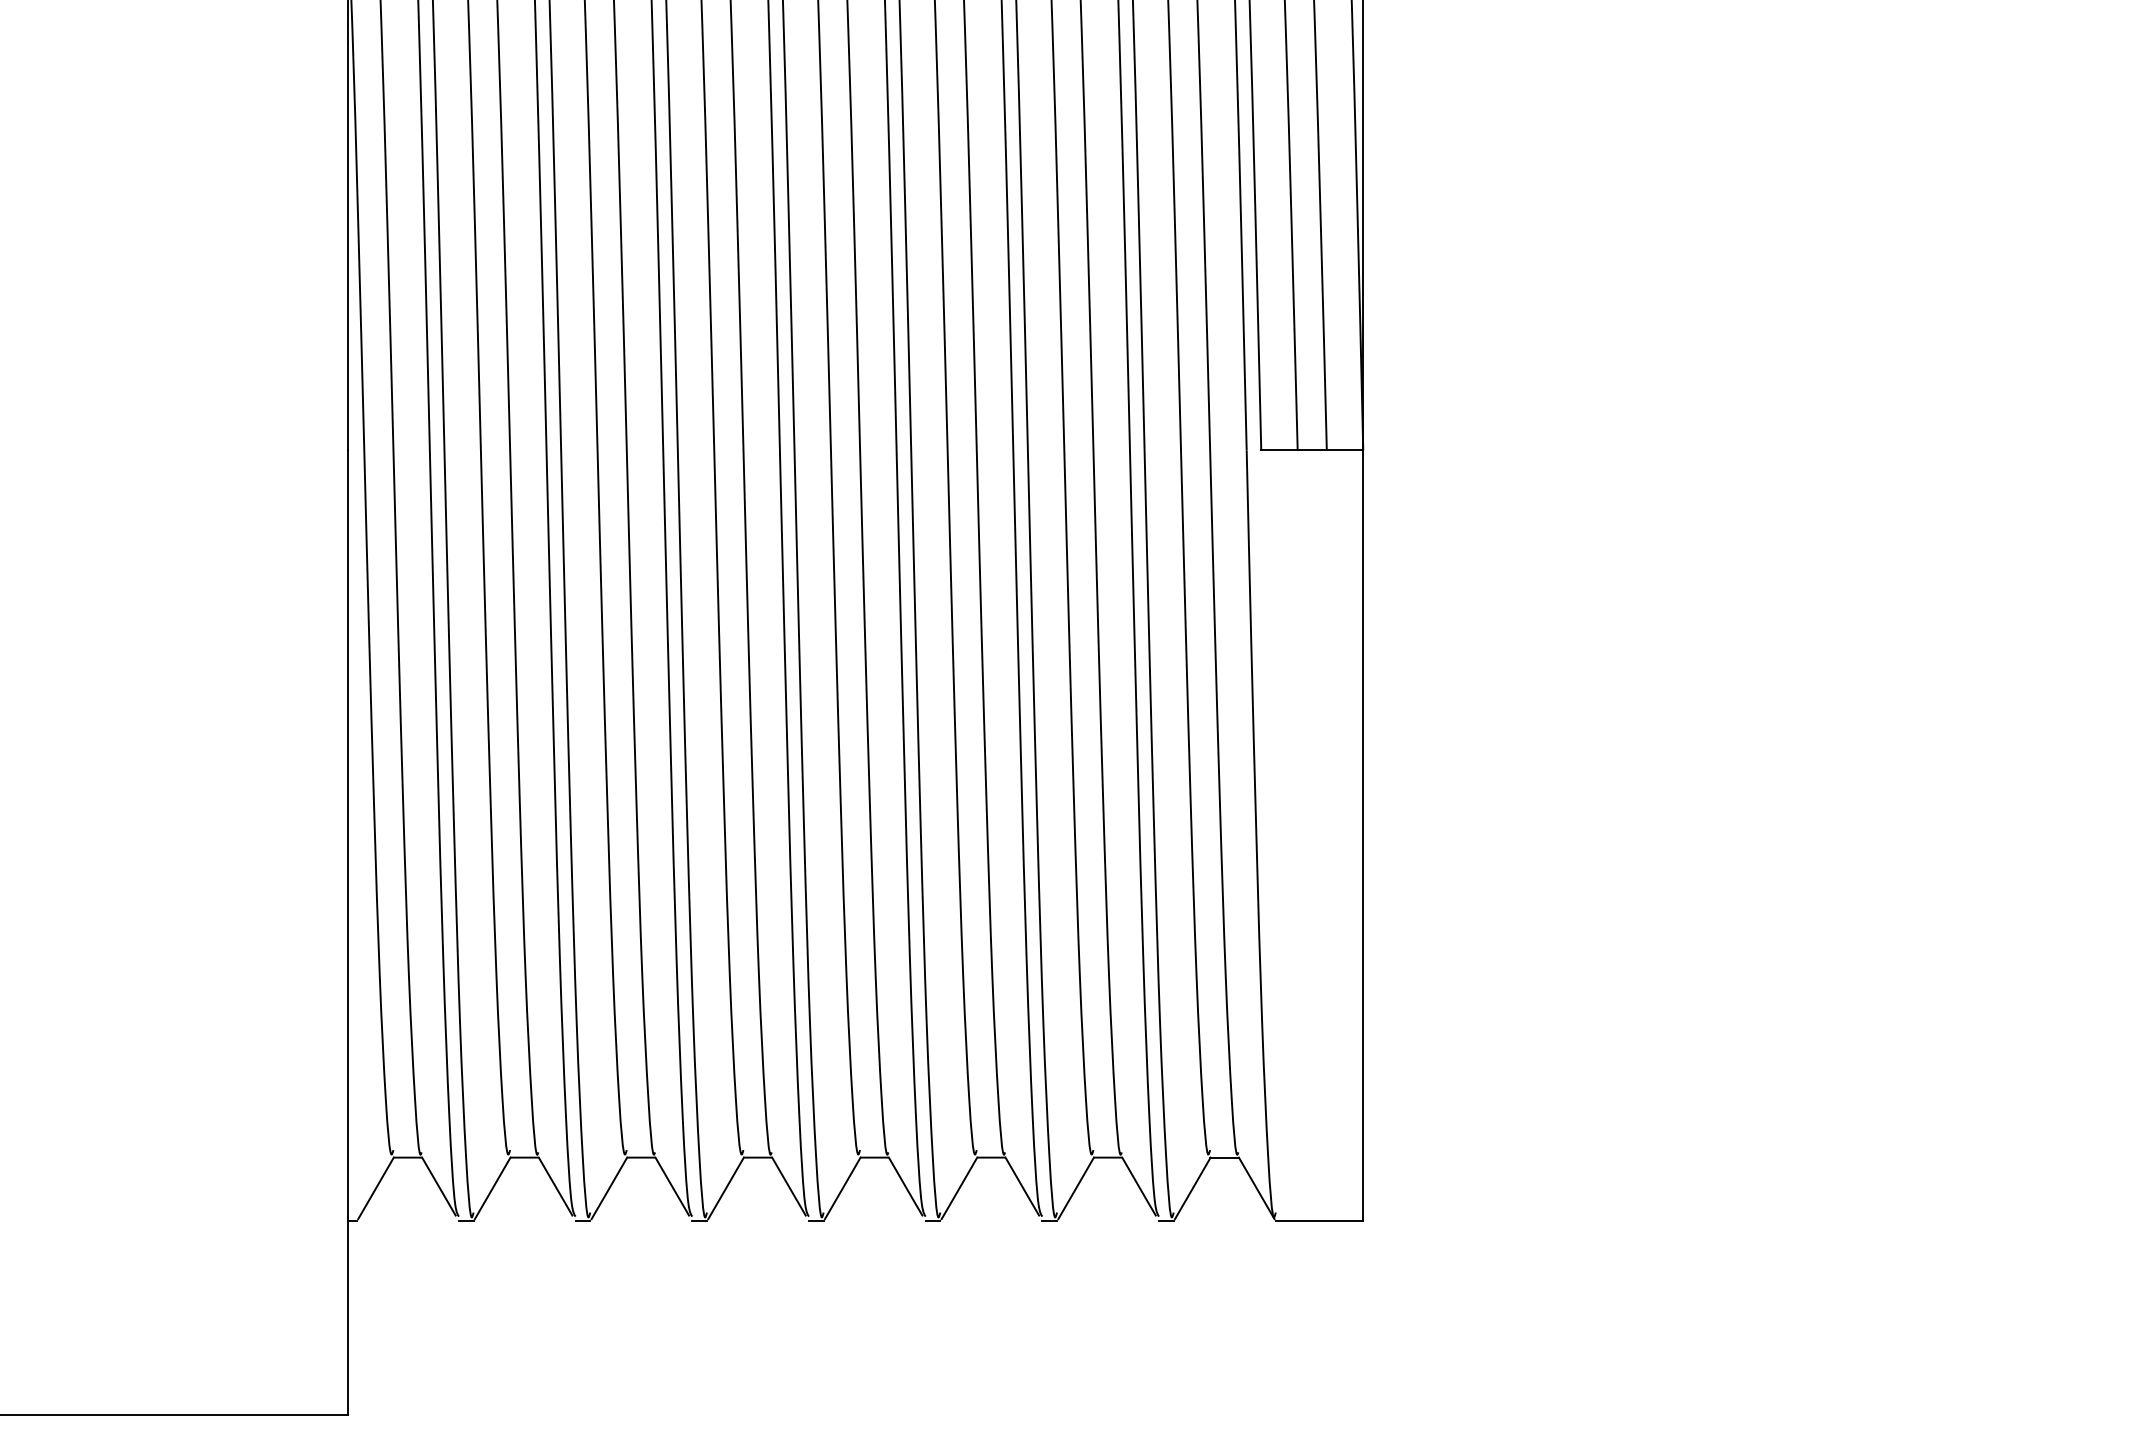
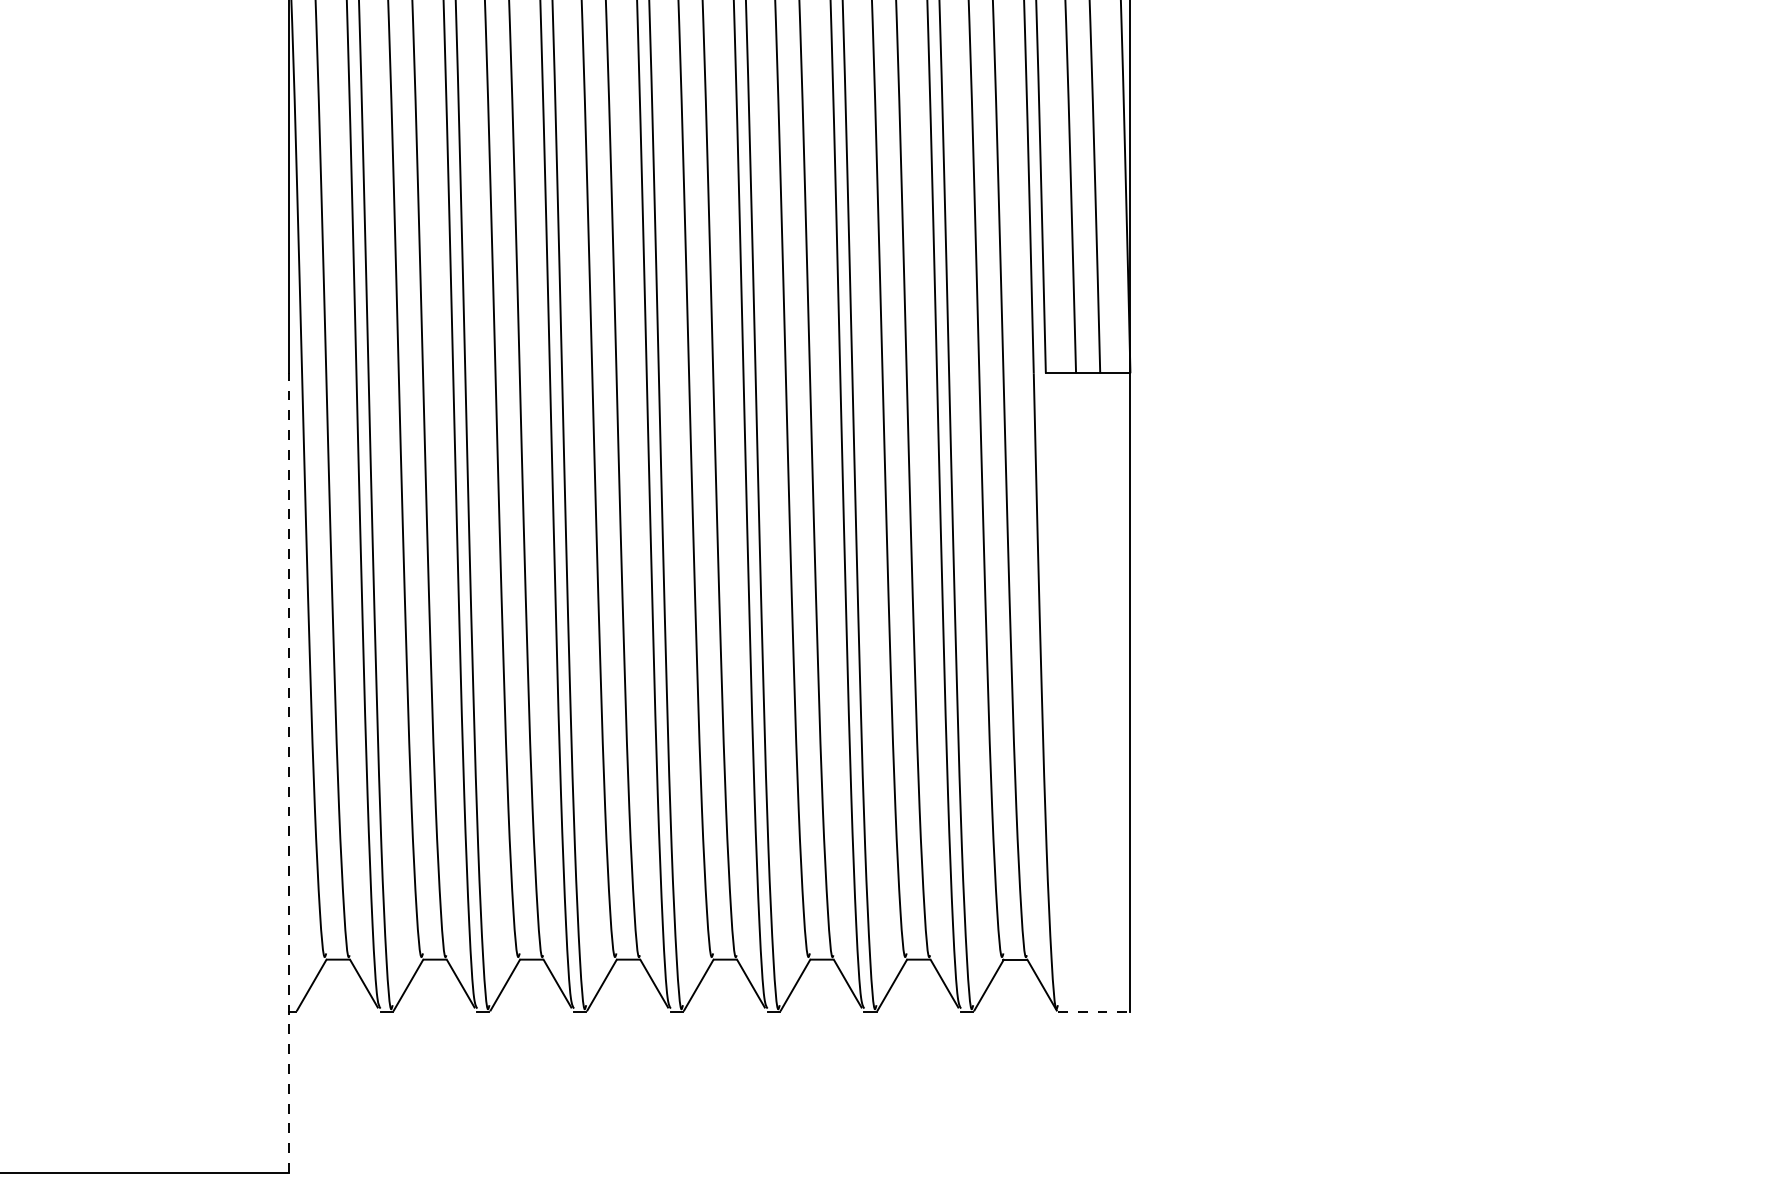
line: (348, 932) -> (288, 772), solid -> dashed
line: (1319, 1220) -> (1094, 1011), solid -> dashed

